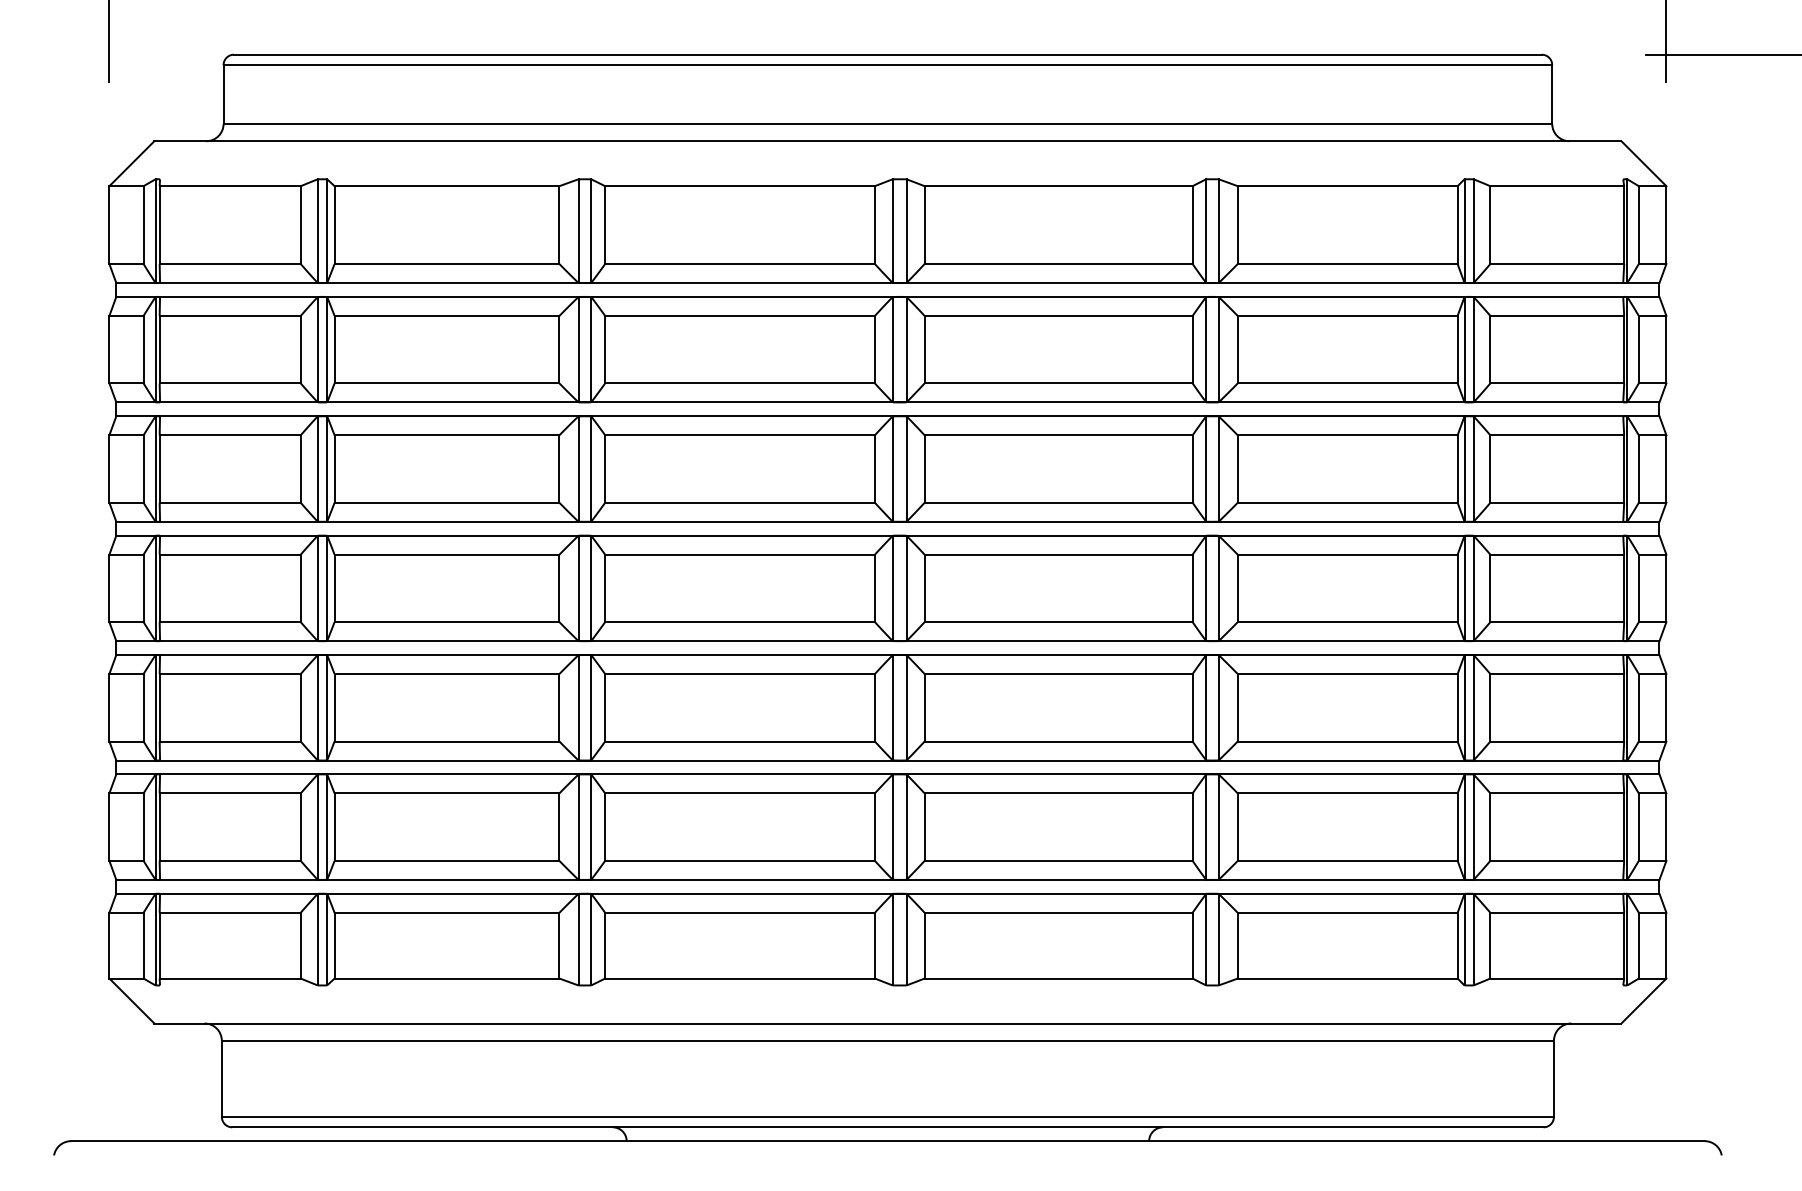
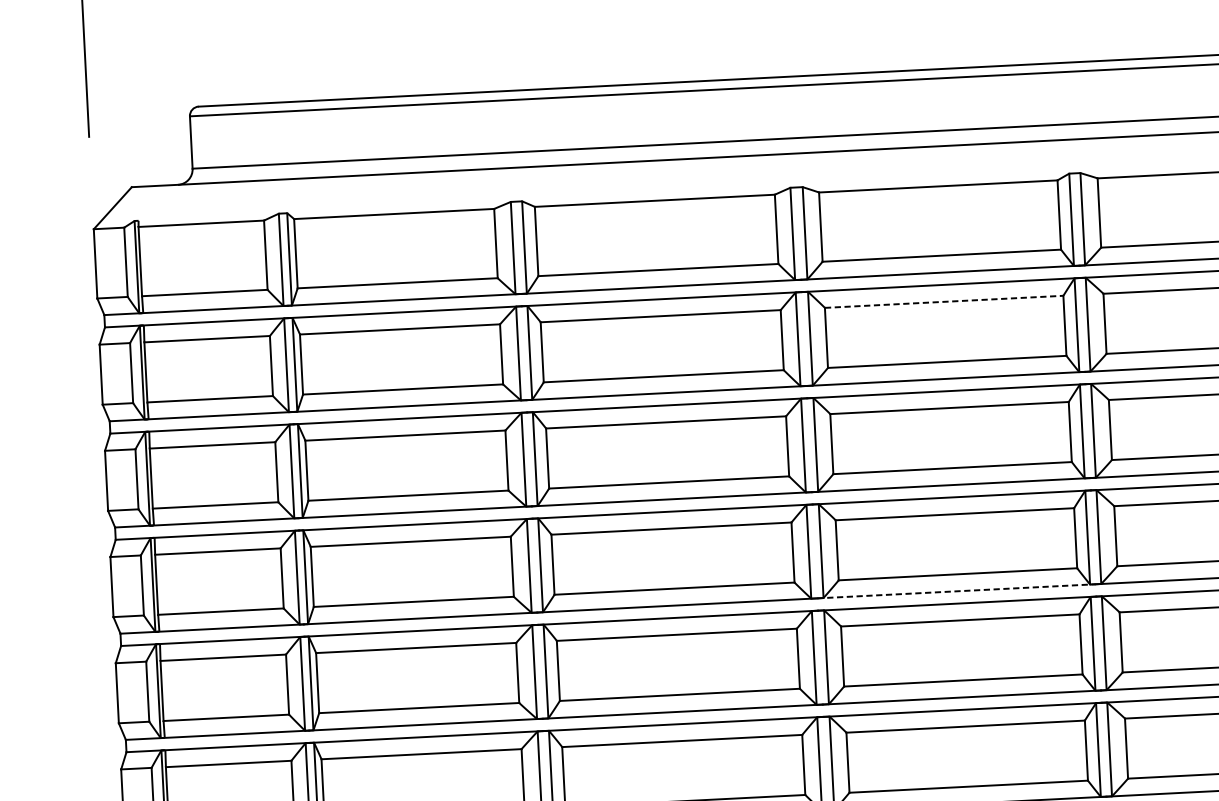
line: (1059, 315) -> (944, 301), solid -> dashed
line: (1056, 641) -> (956, 591), solid -> dashed

